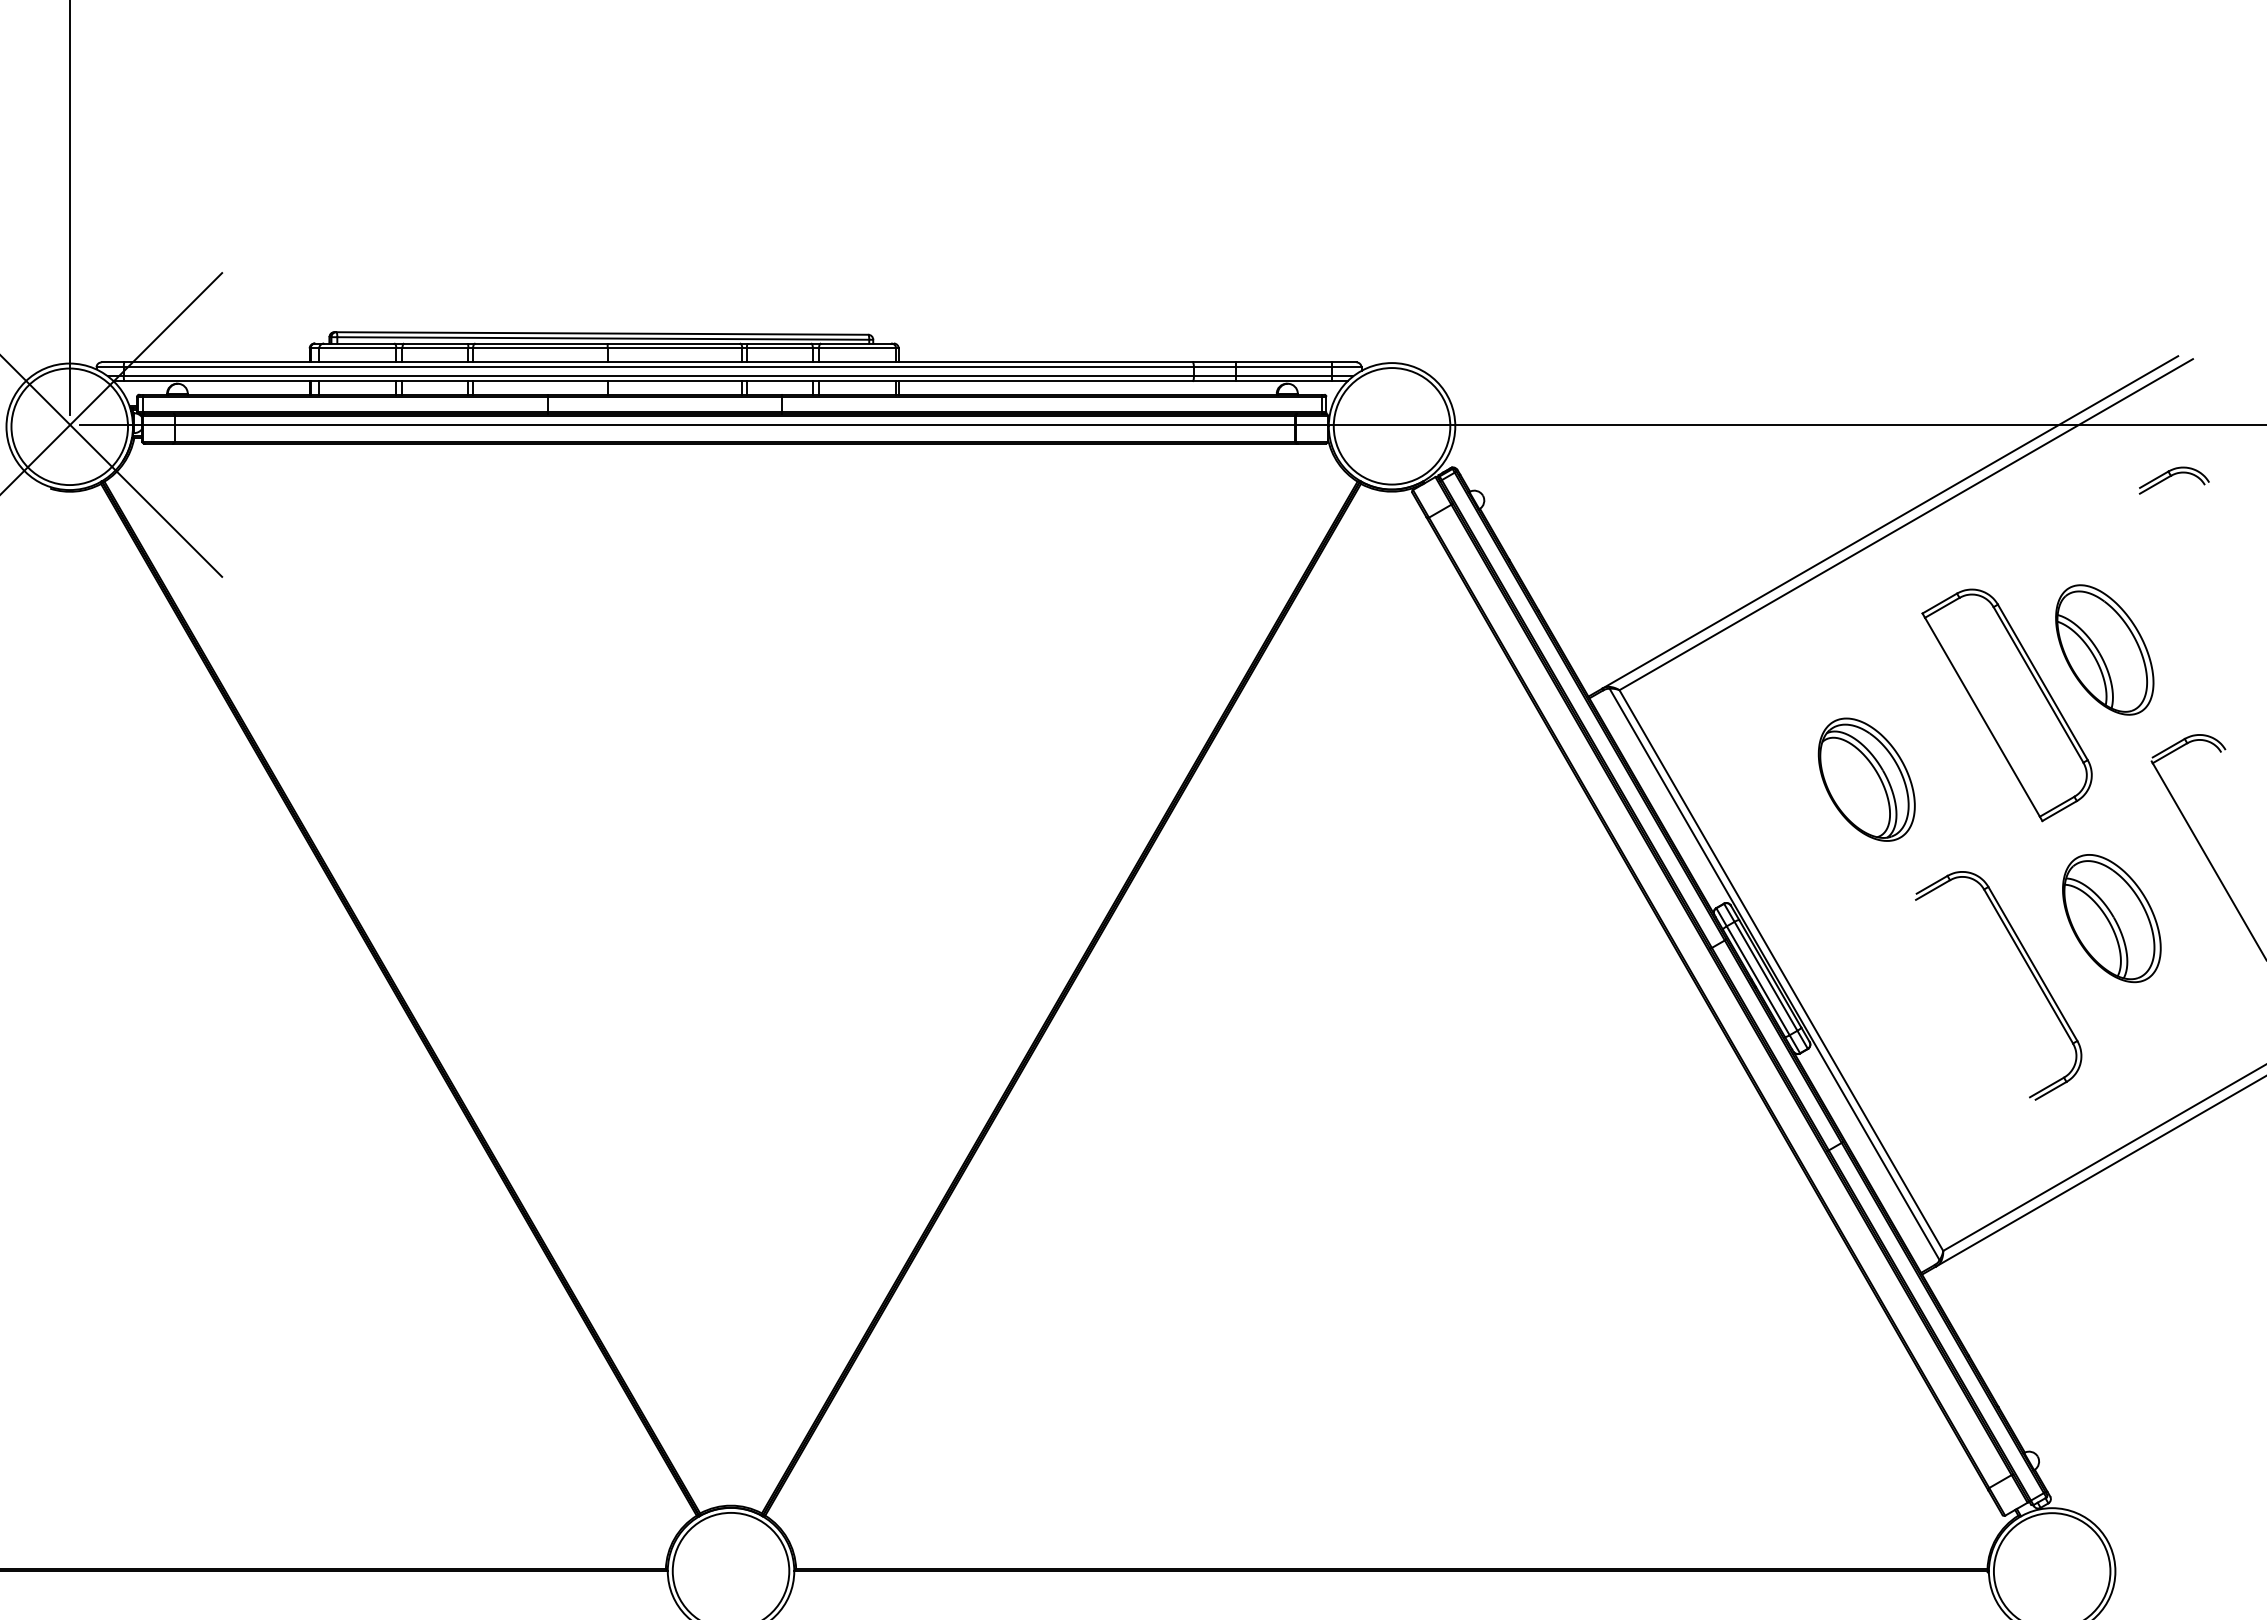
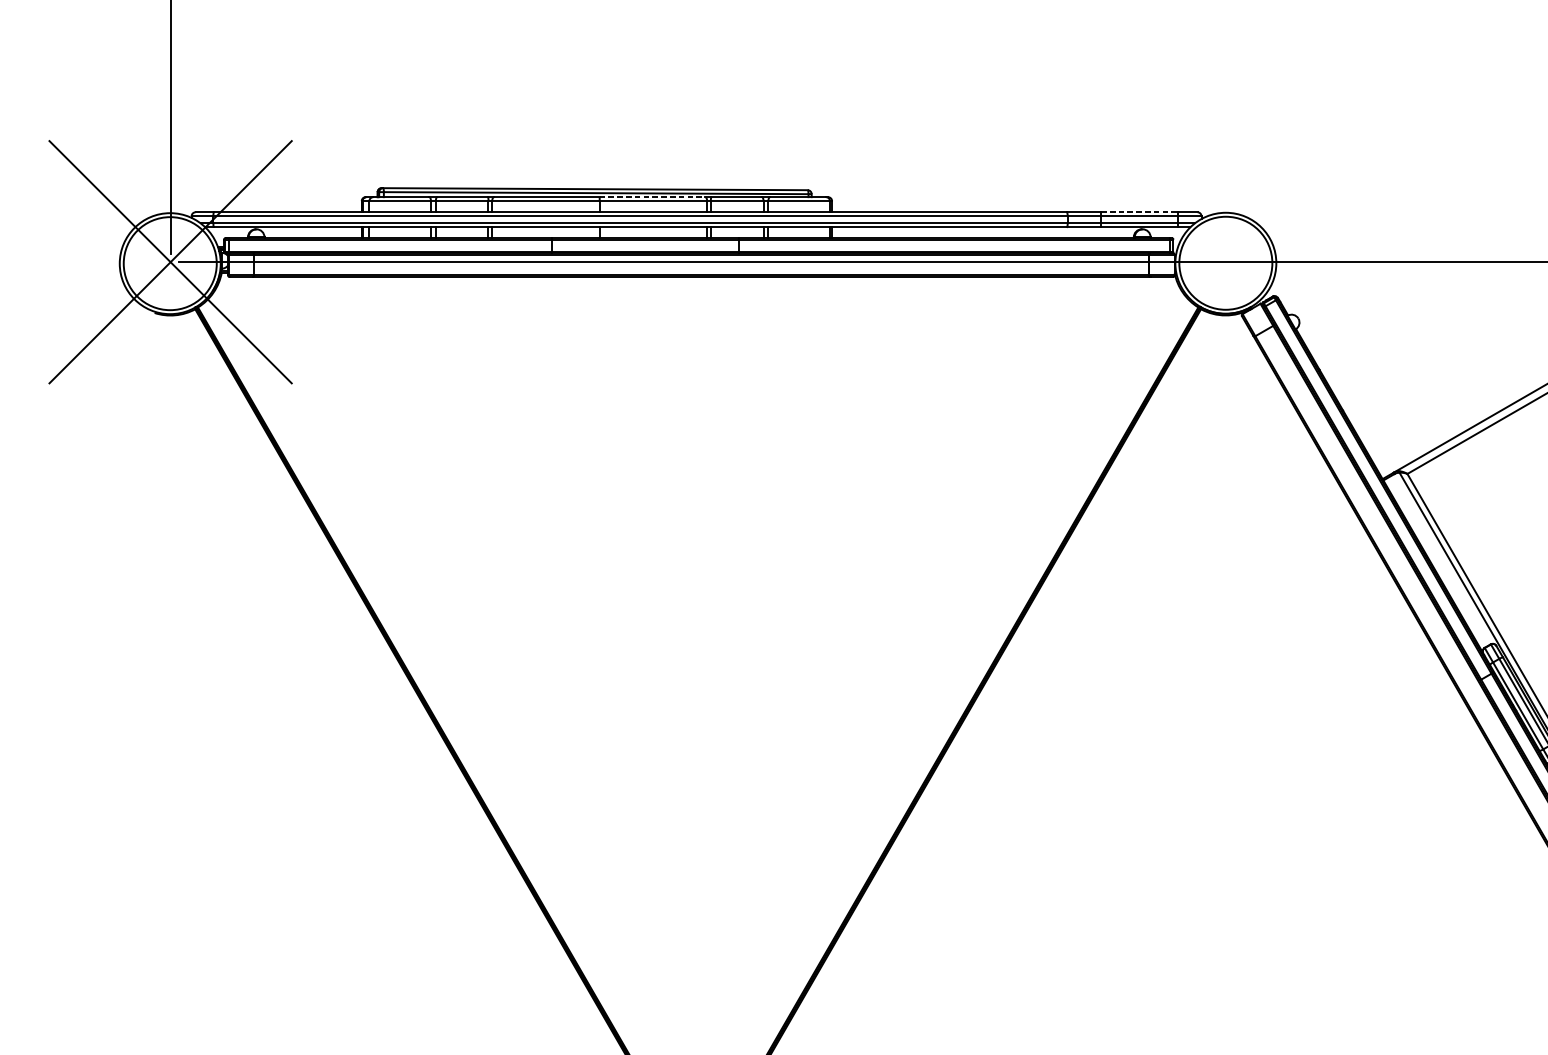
line: (674, 343) -> (653, 197), solid -> dashed
line: (1283, 362) -> (1139, 212), solid -> dashed

